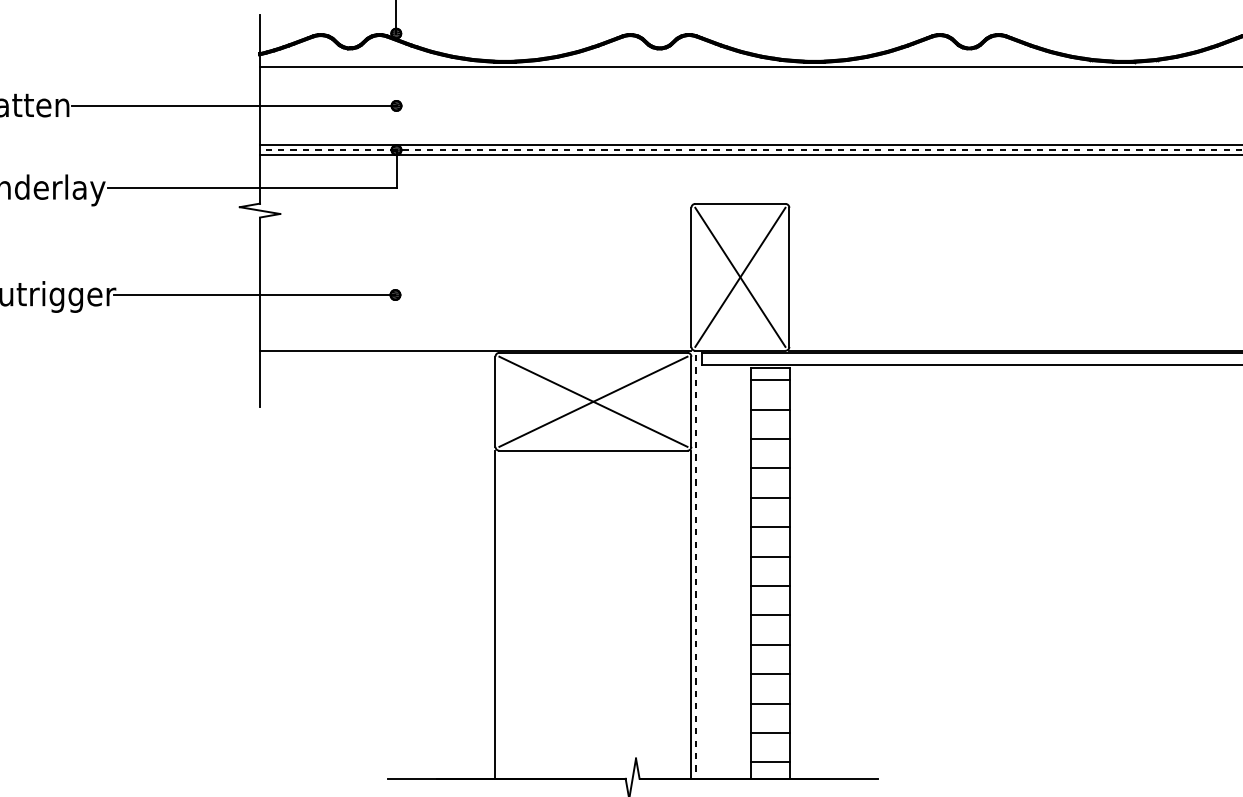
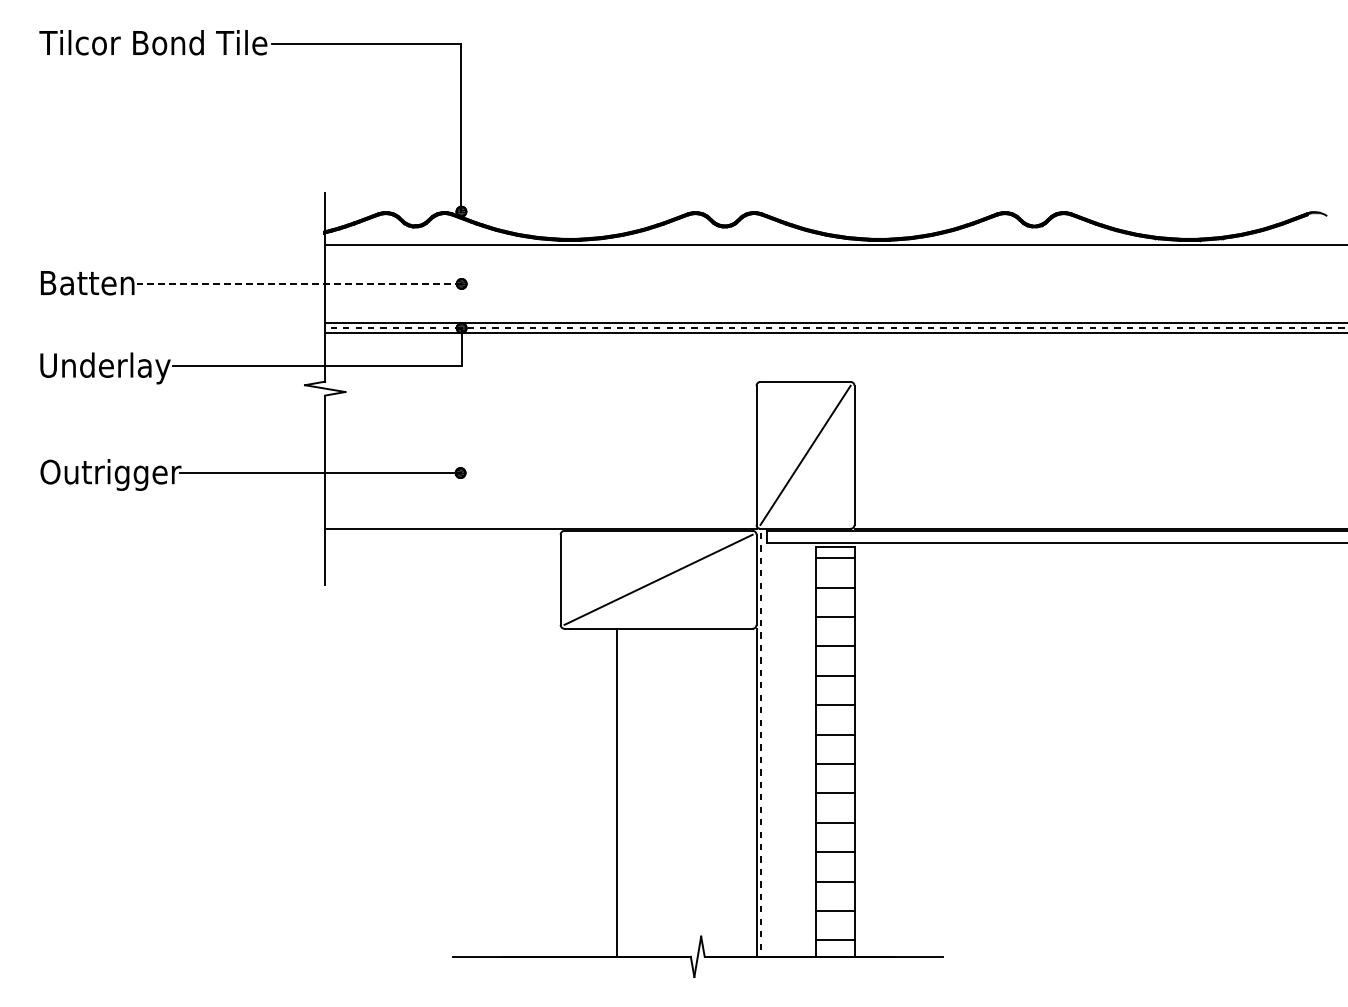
line: (233, 105) -> (298, 283), solid -> dashed
line: (740, 276) -> (805, 454), removed
line: (593, 401) -> (658, 579), removed
line: (495, 614) -> (616, 792), moved

